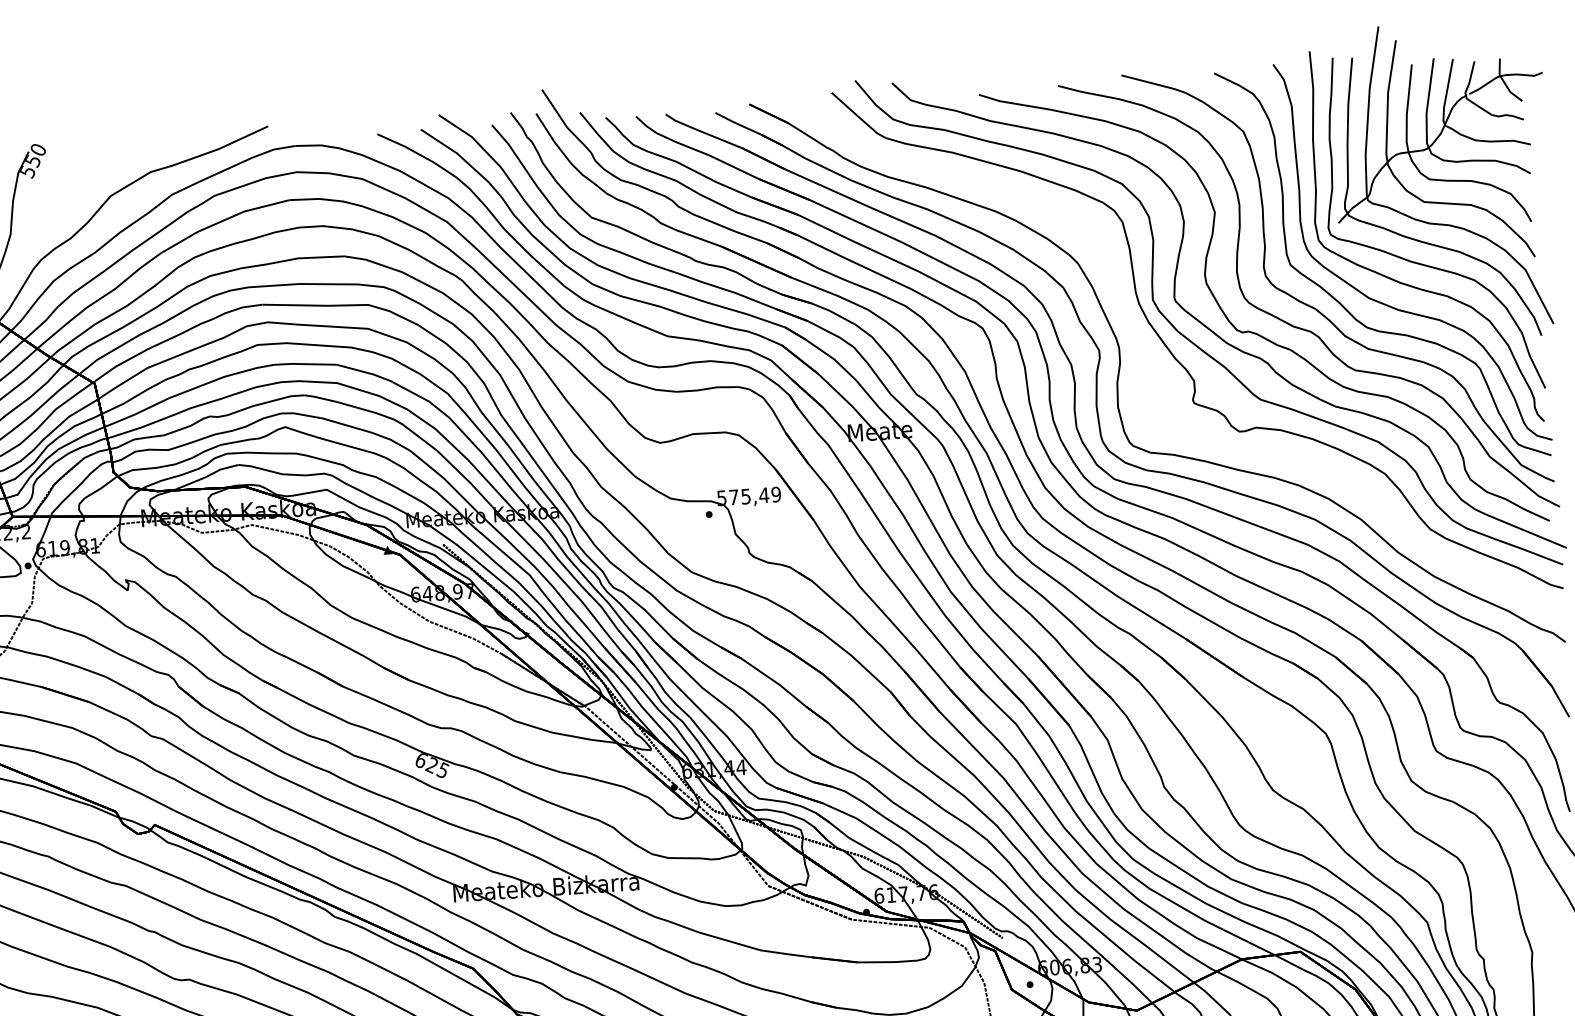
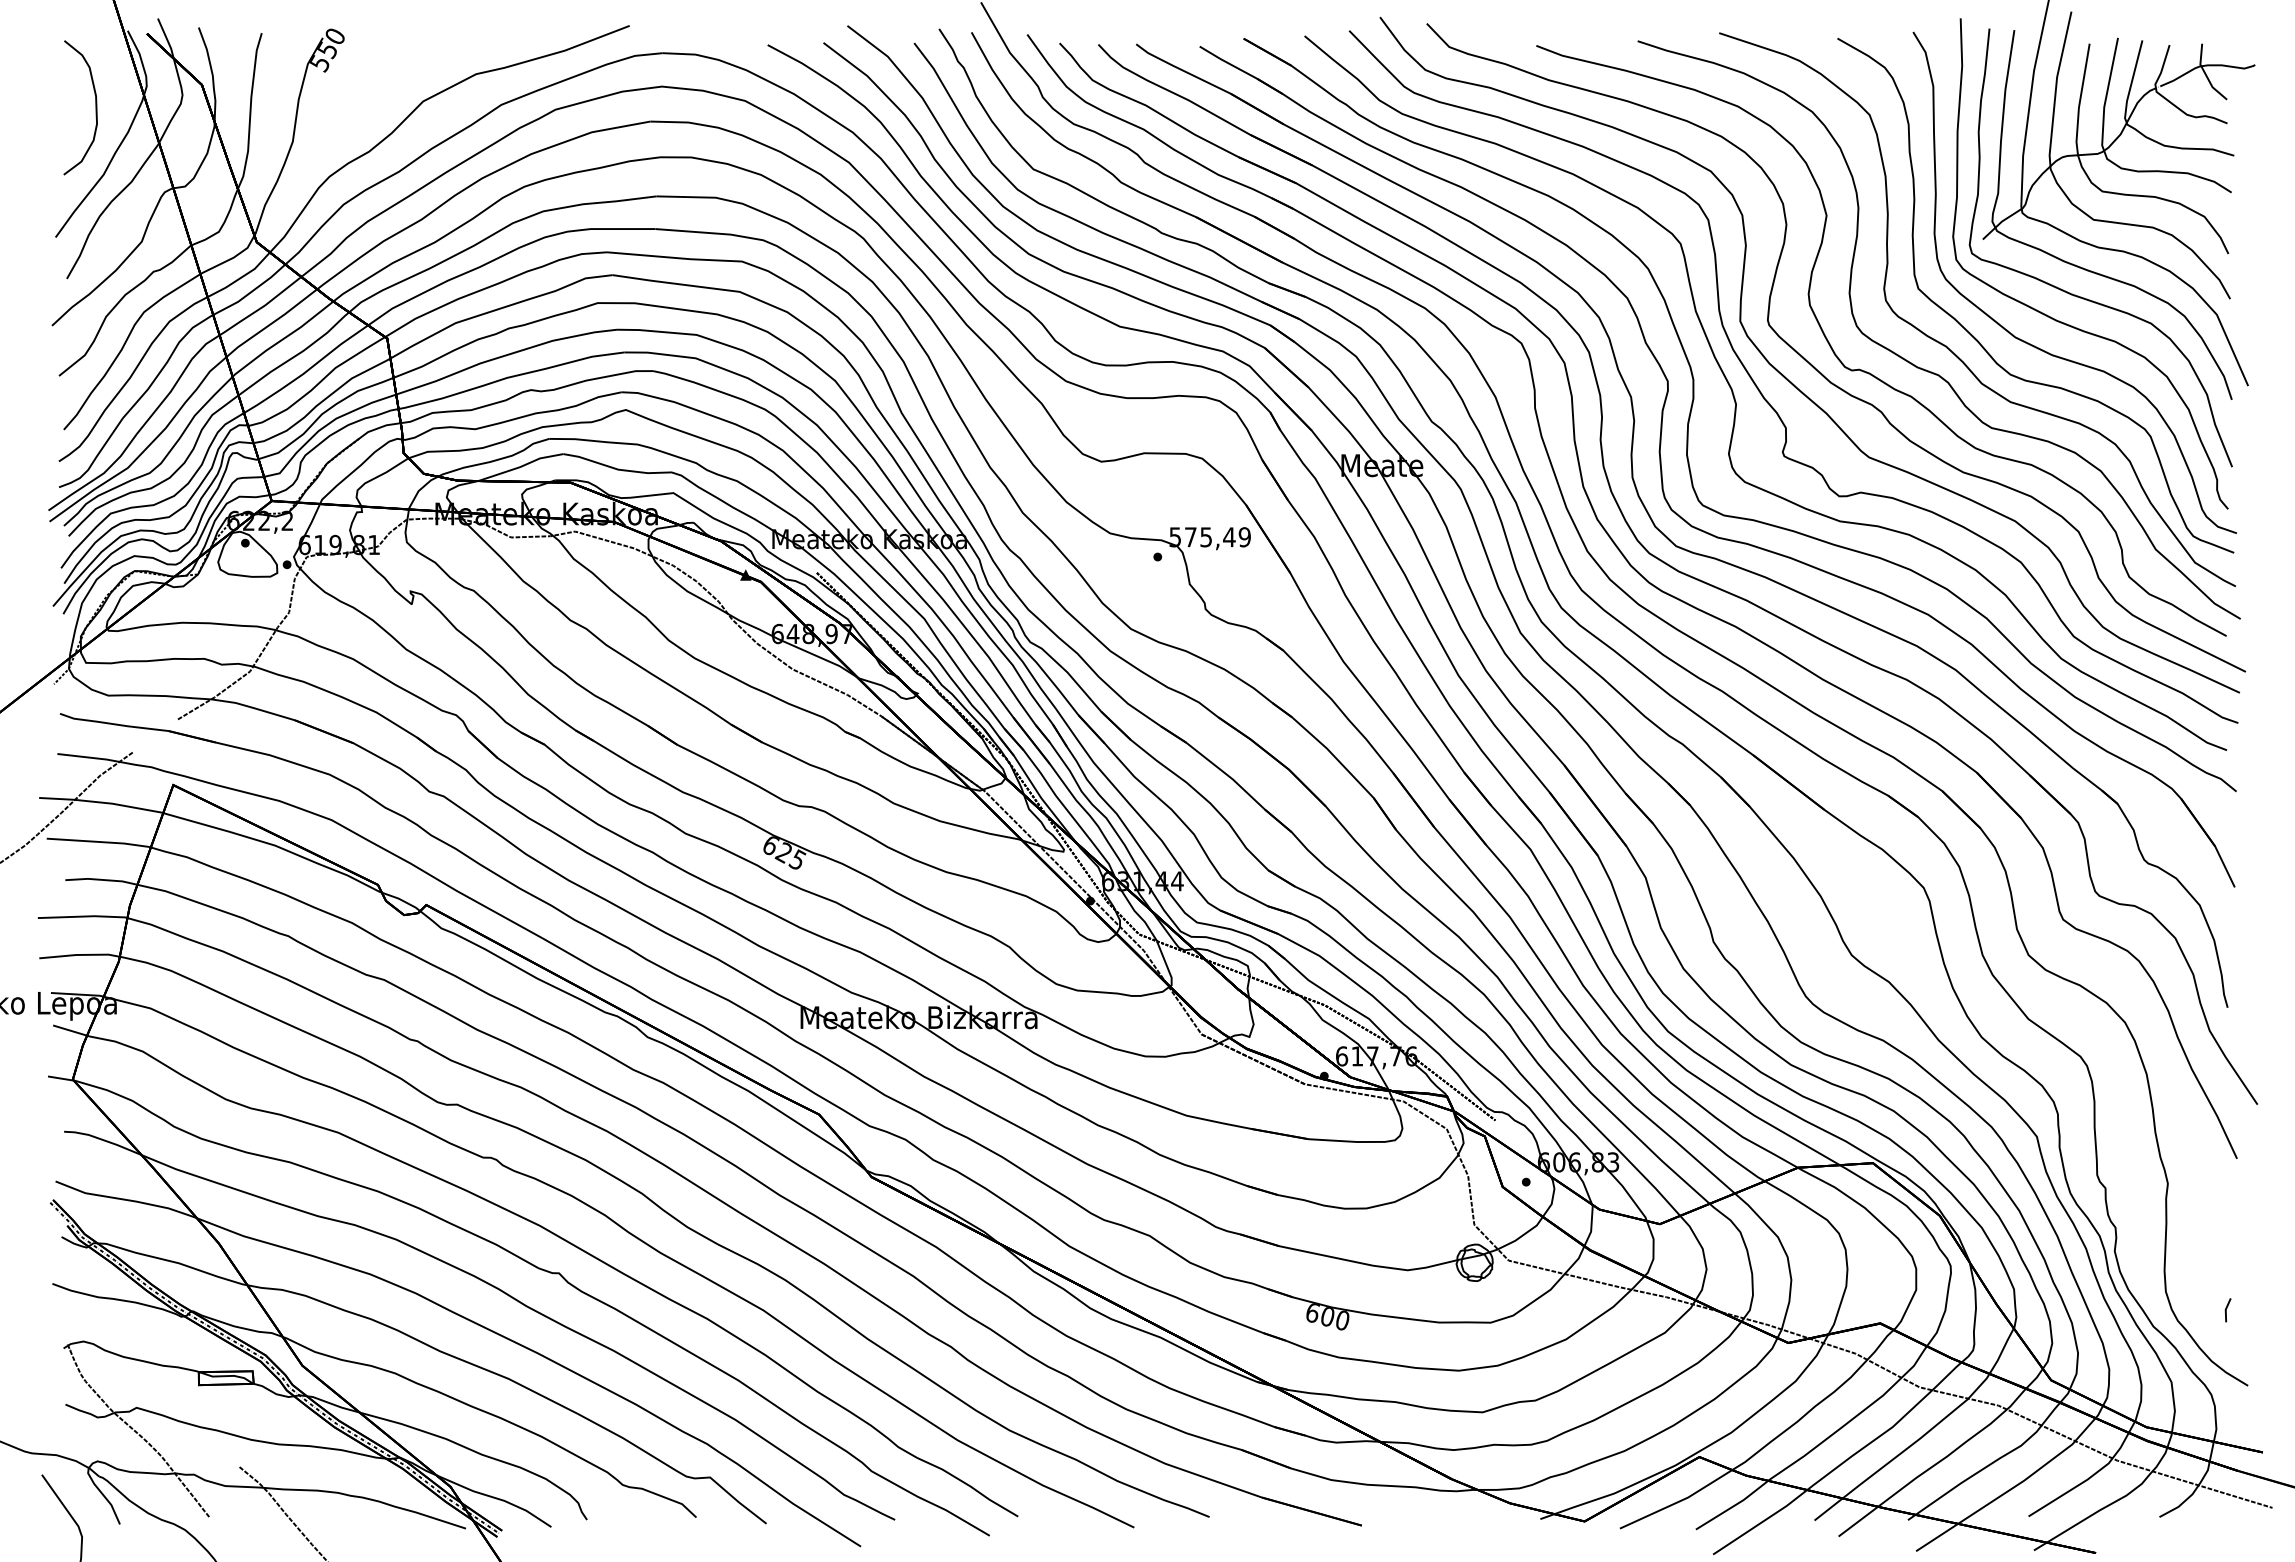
curve: (1154, 362) -> (1736, 401), added

